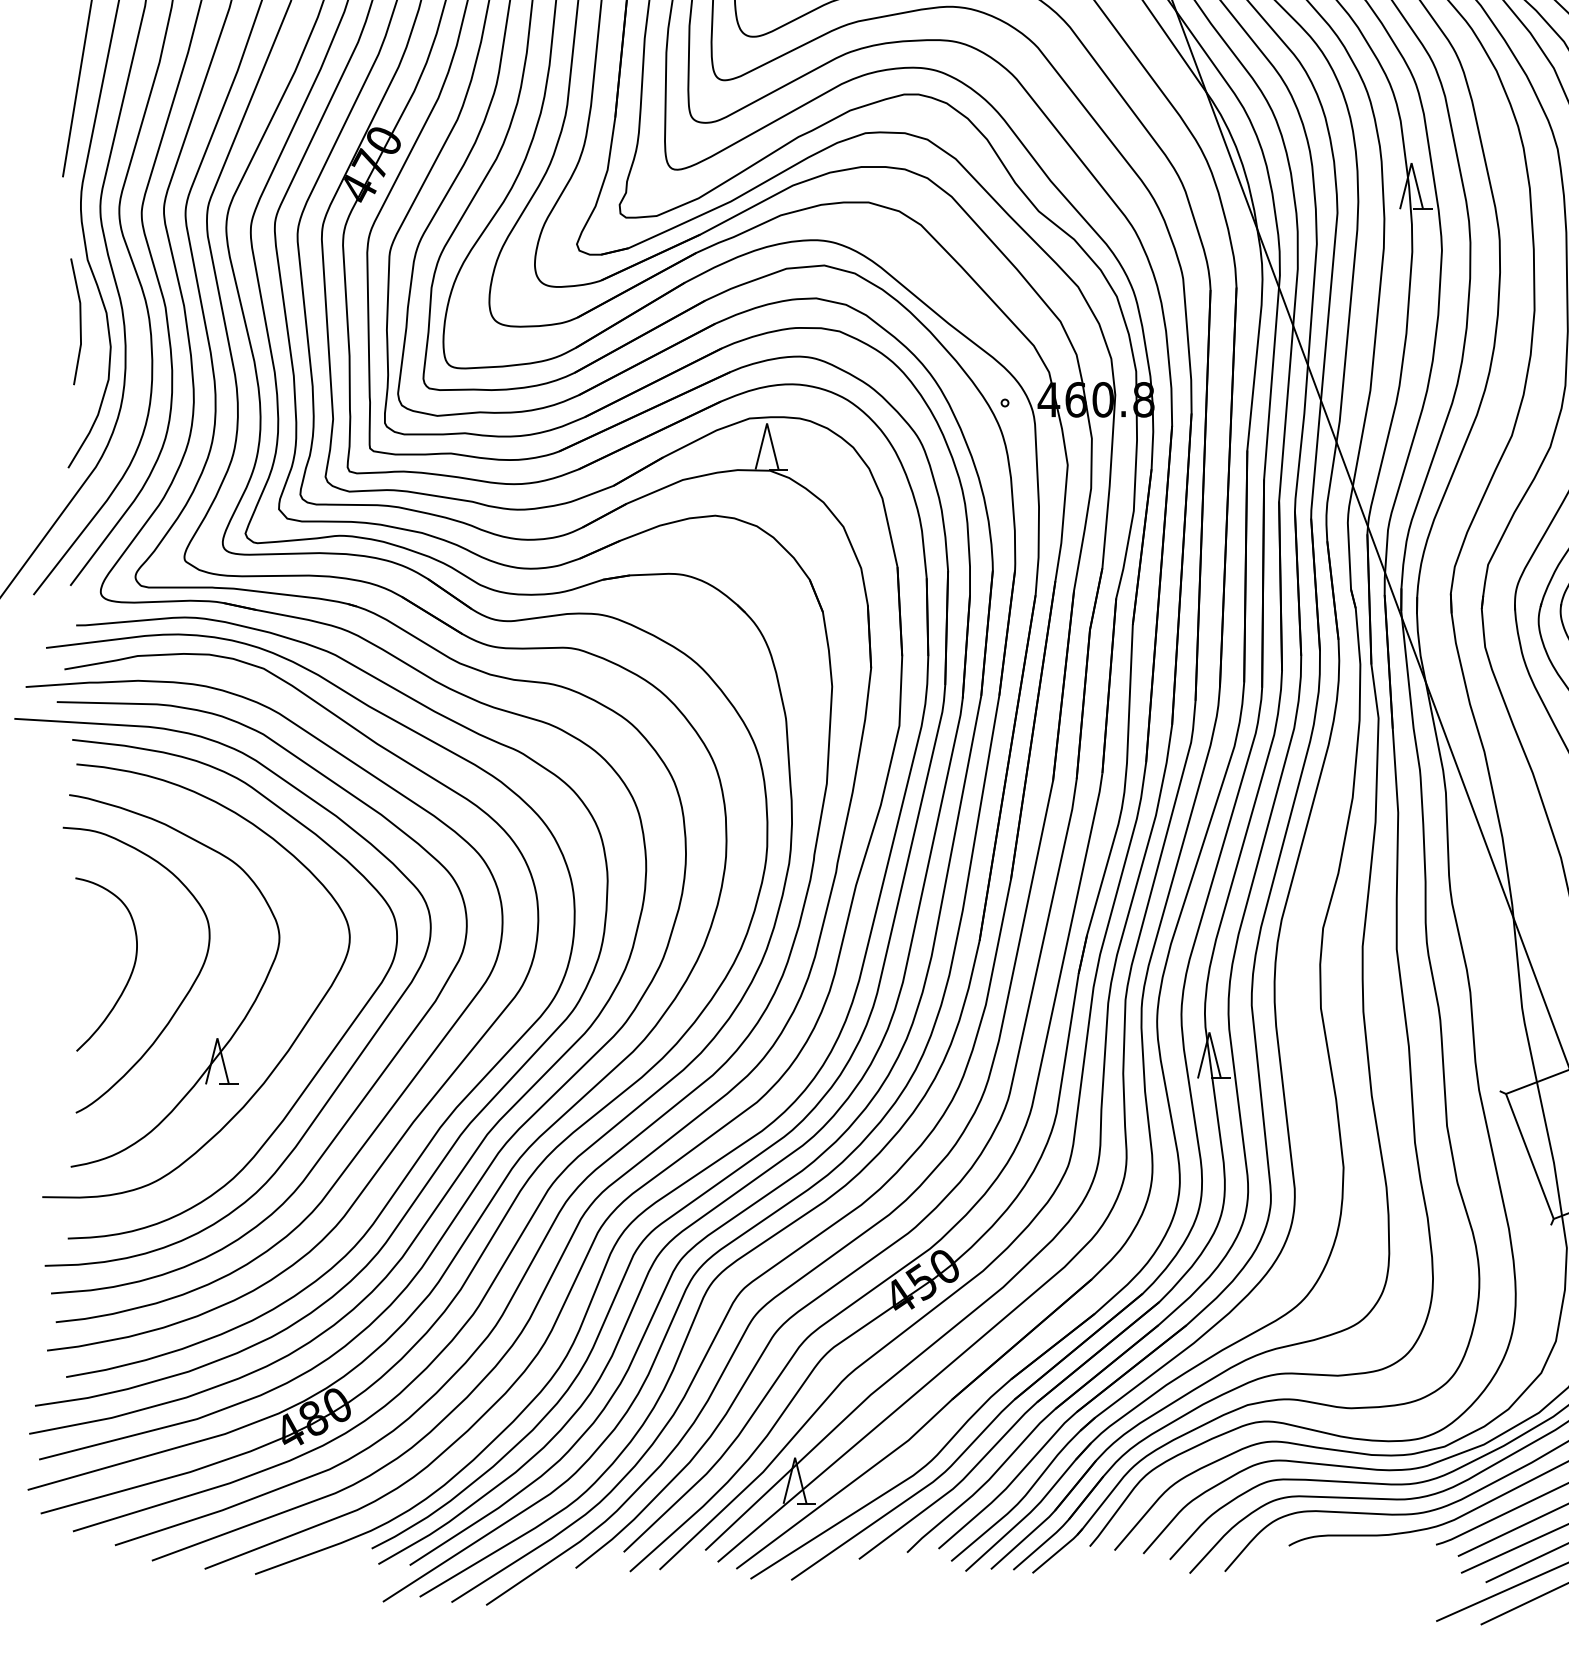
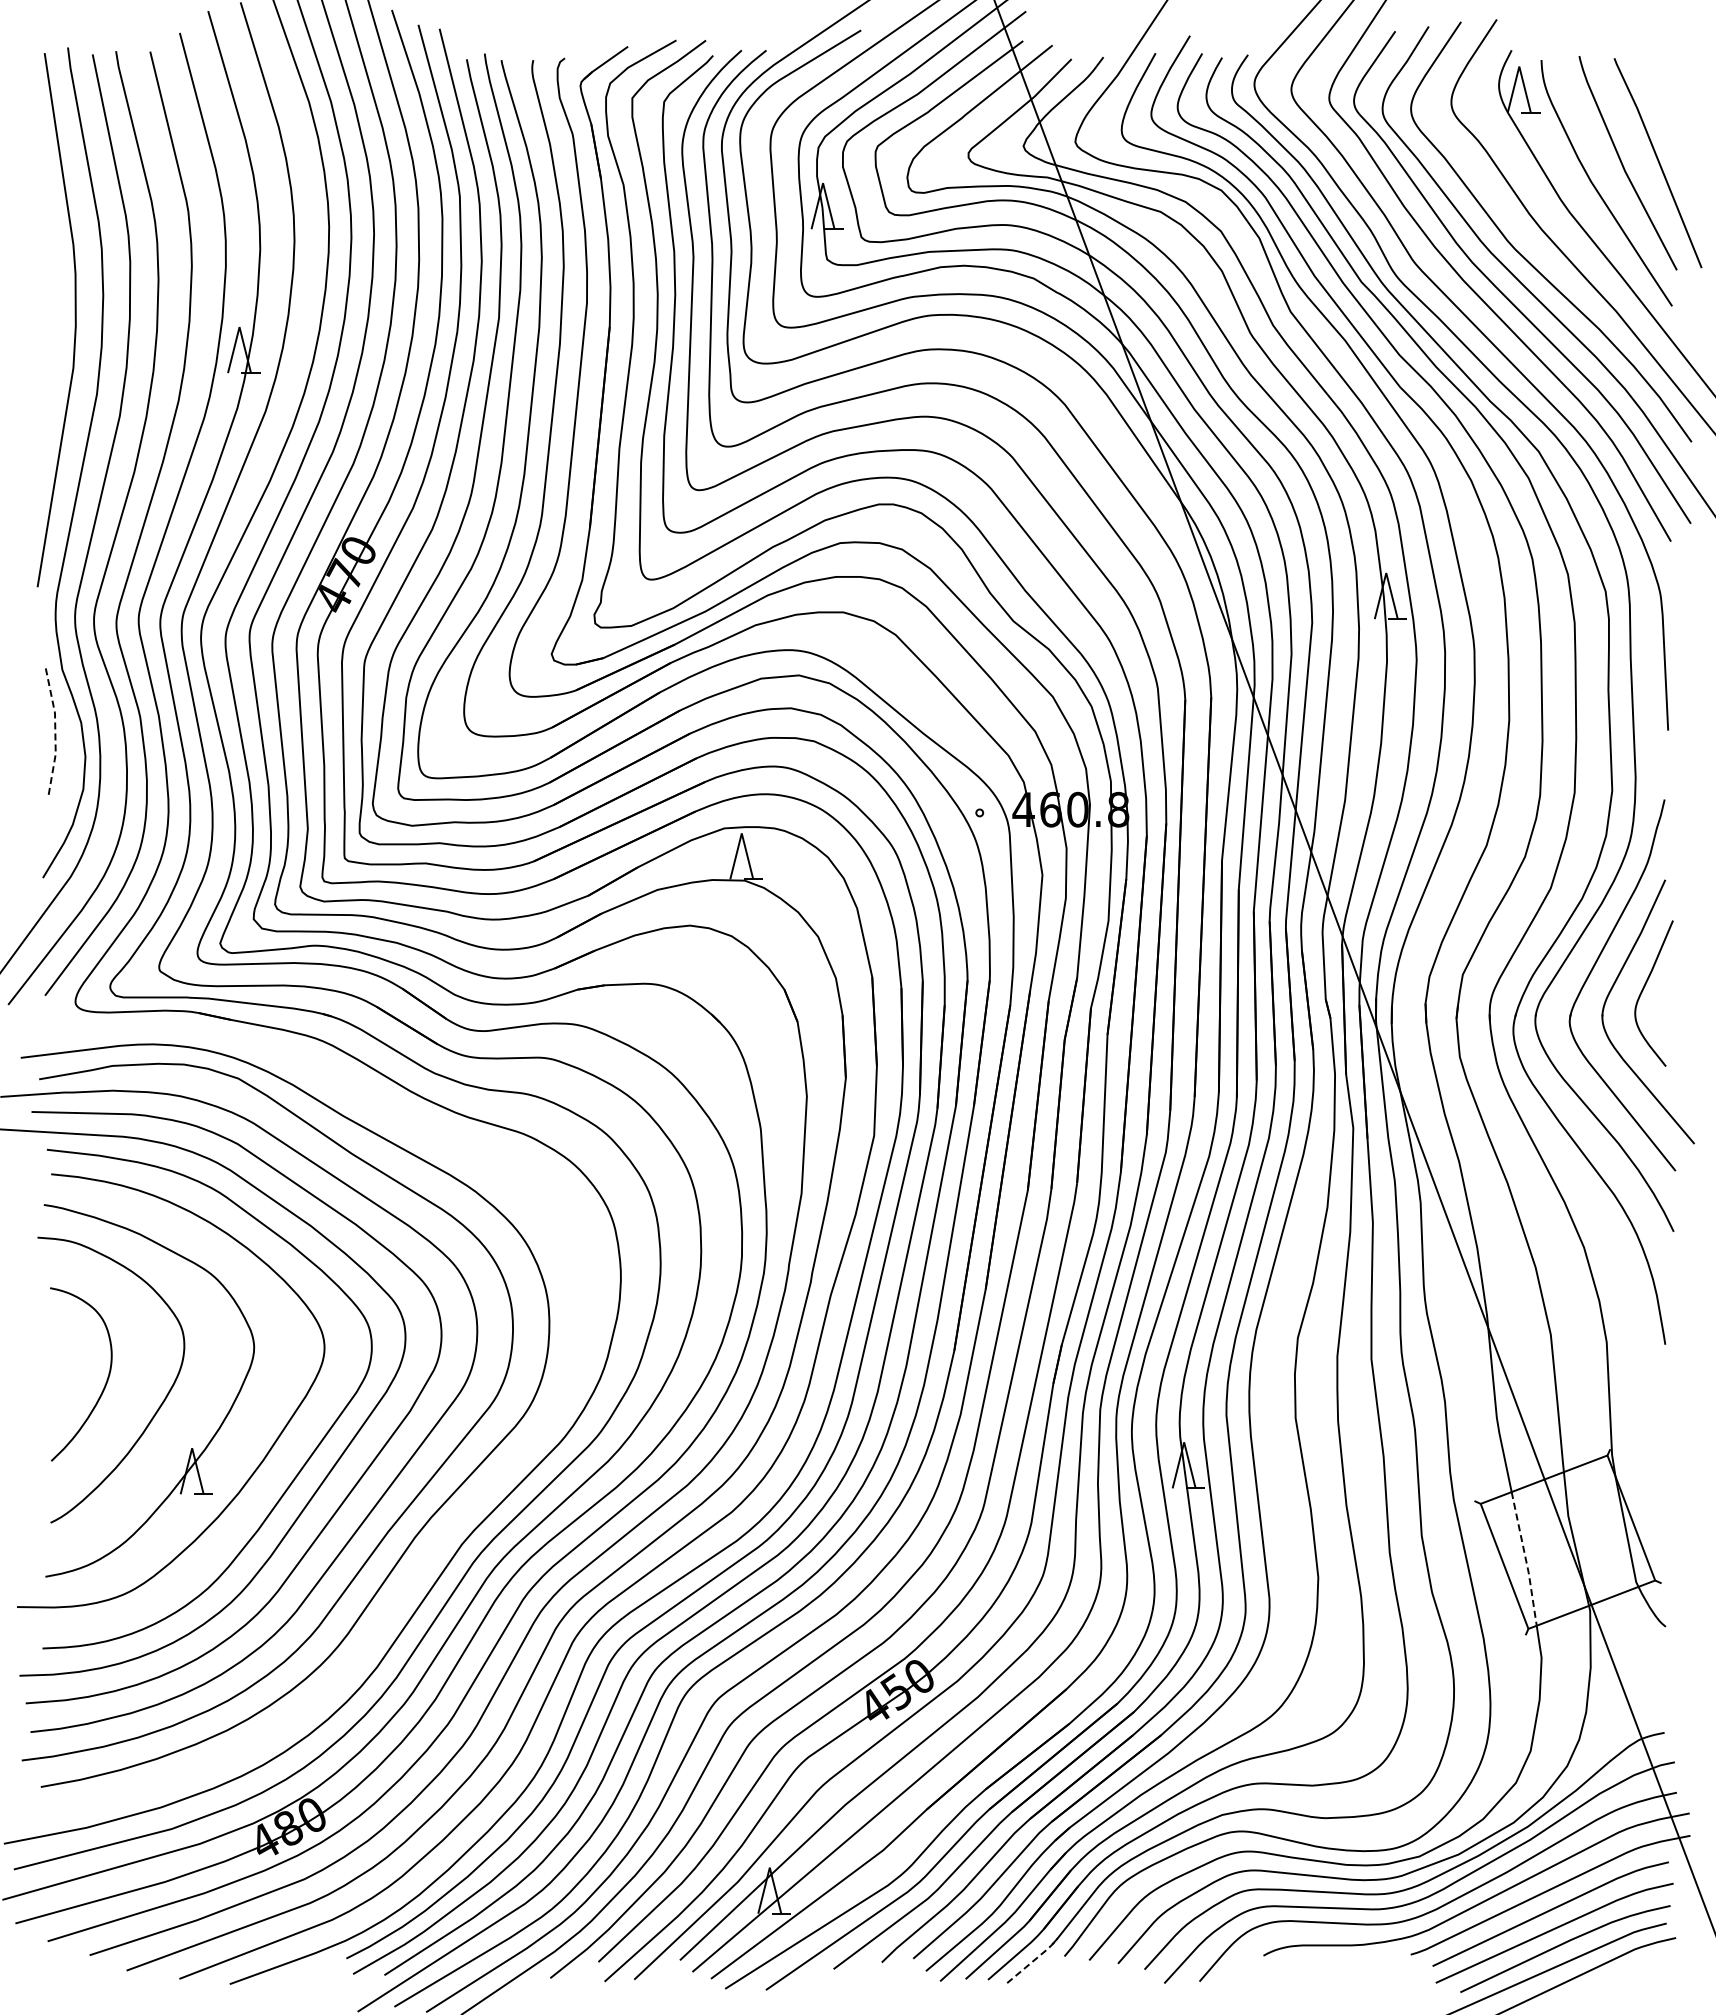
line: (80, 321) -> (55, 731), solid -> dashed
curve: (466, 1125) -> (441, 1535), removed
line: (1550, 1149) -> (1525, 1559), solid -> dashed
line: (1059, 1550) -> (1034, 1960), solid -> dashed

